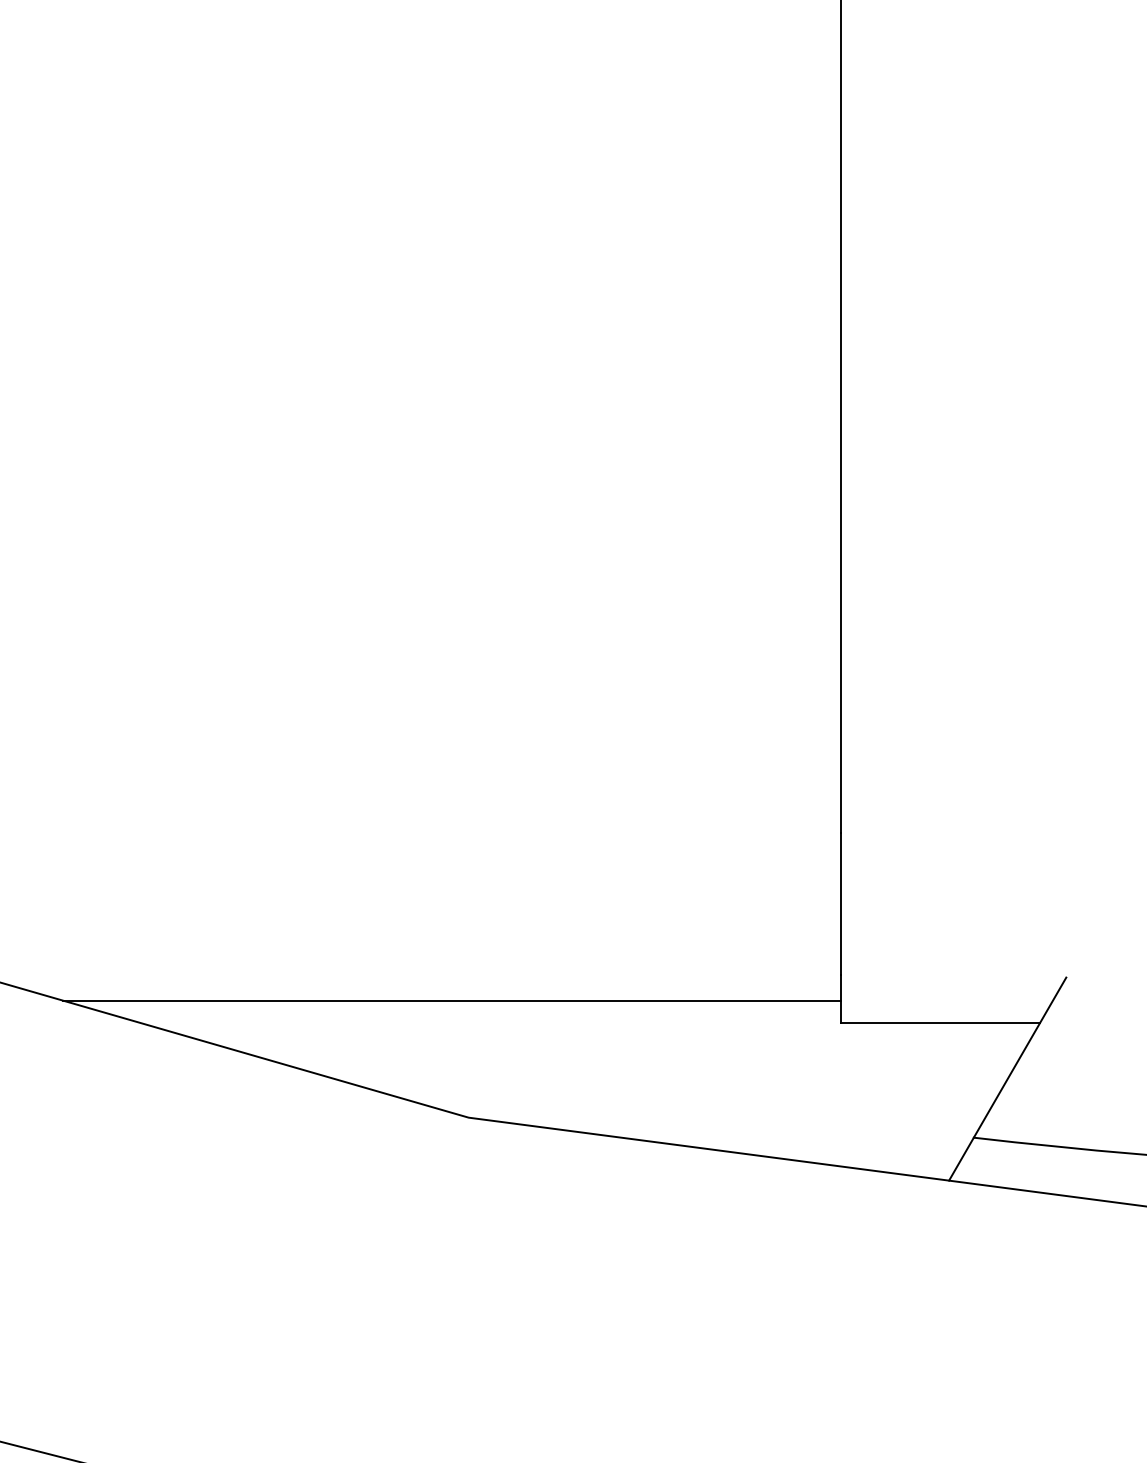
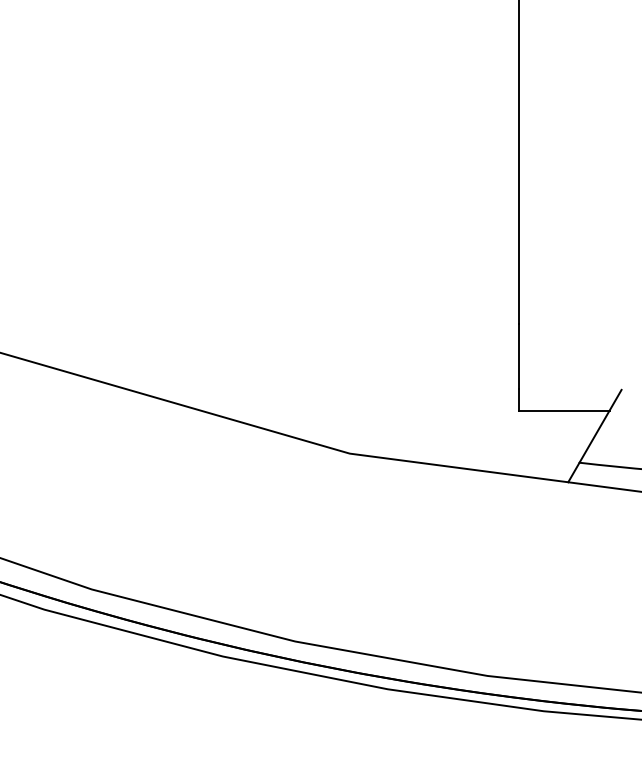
line: (452, 1000) -> (342, 400), removed

